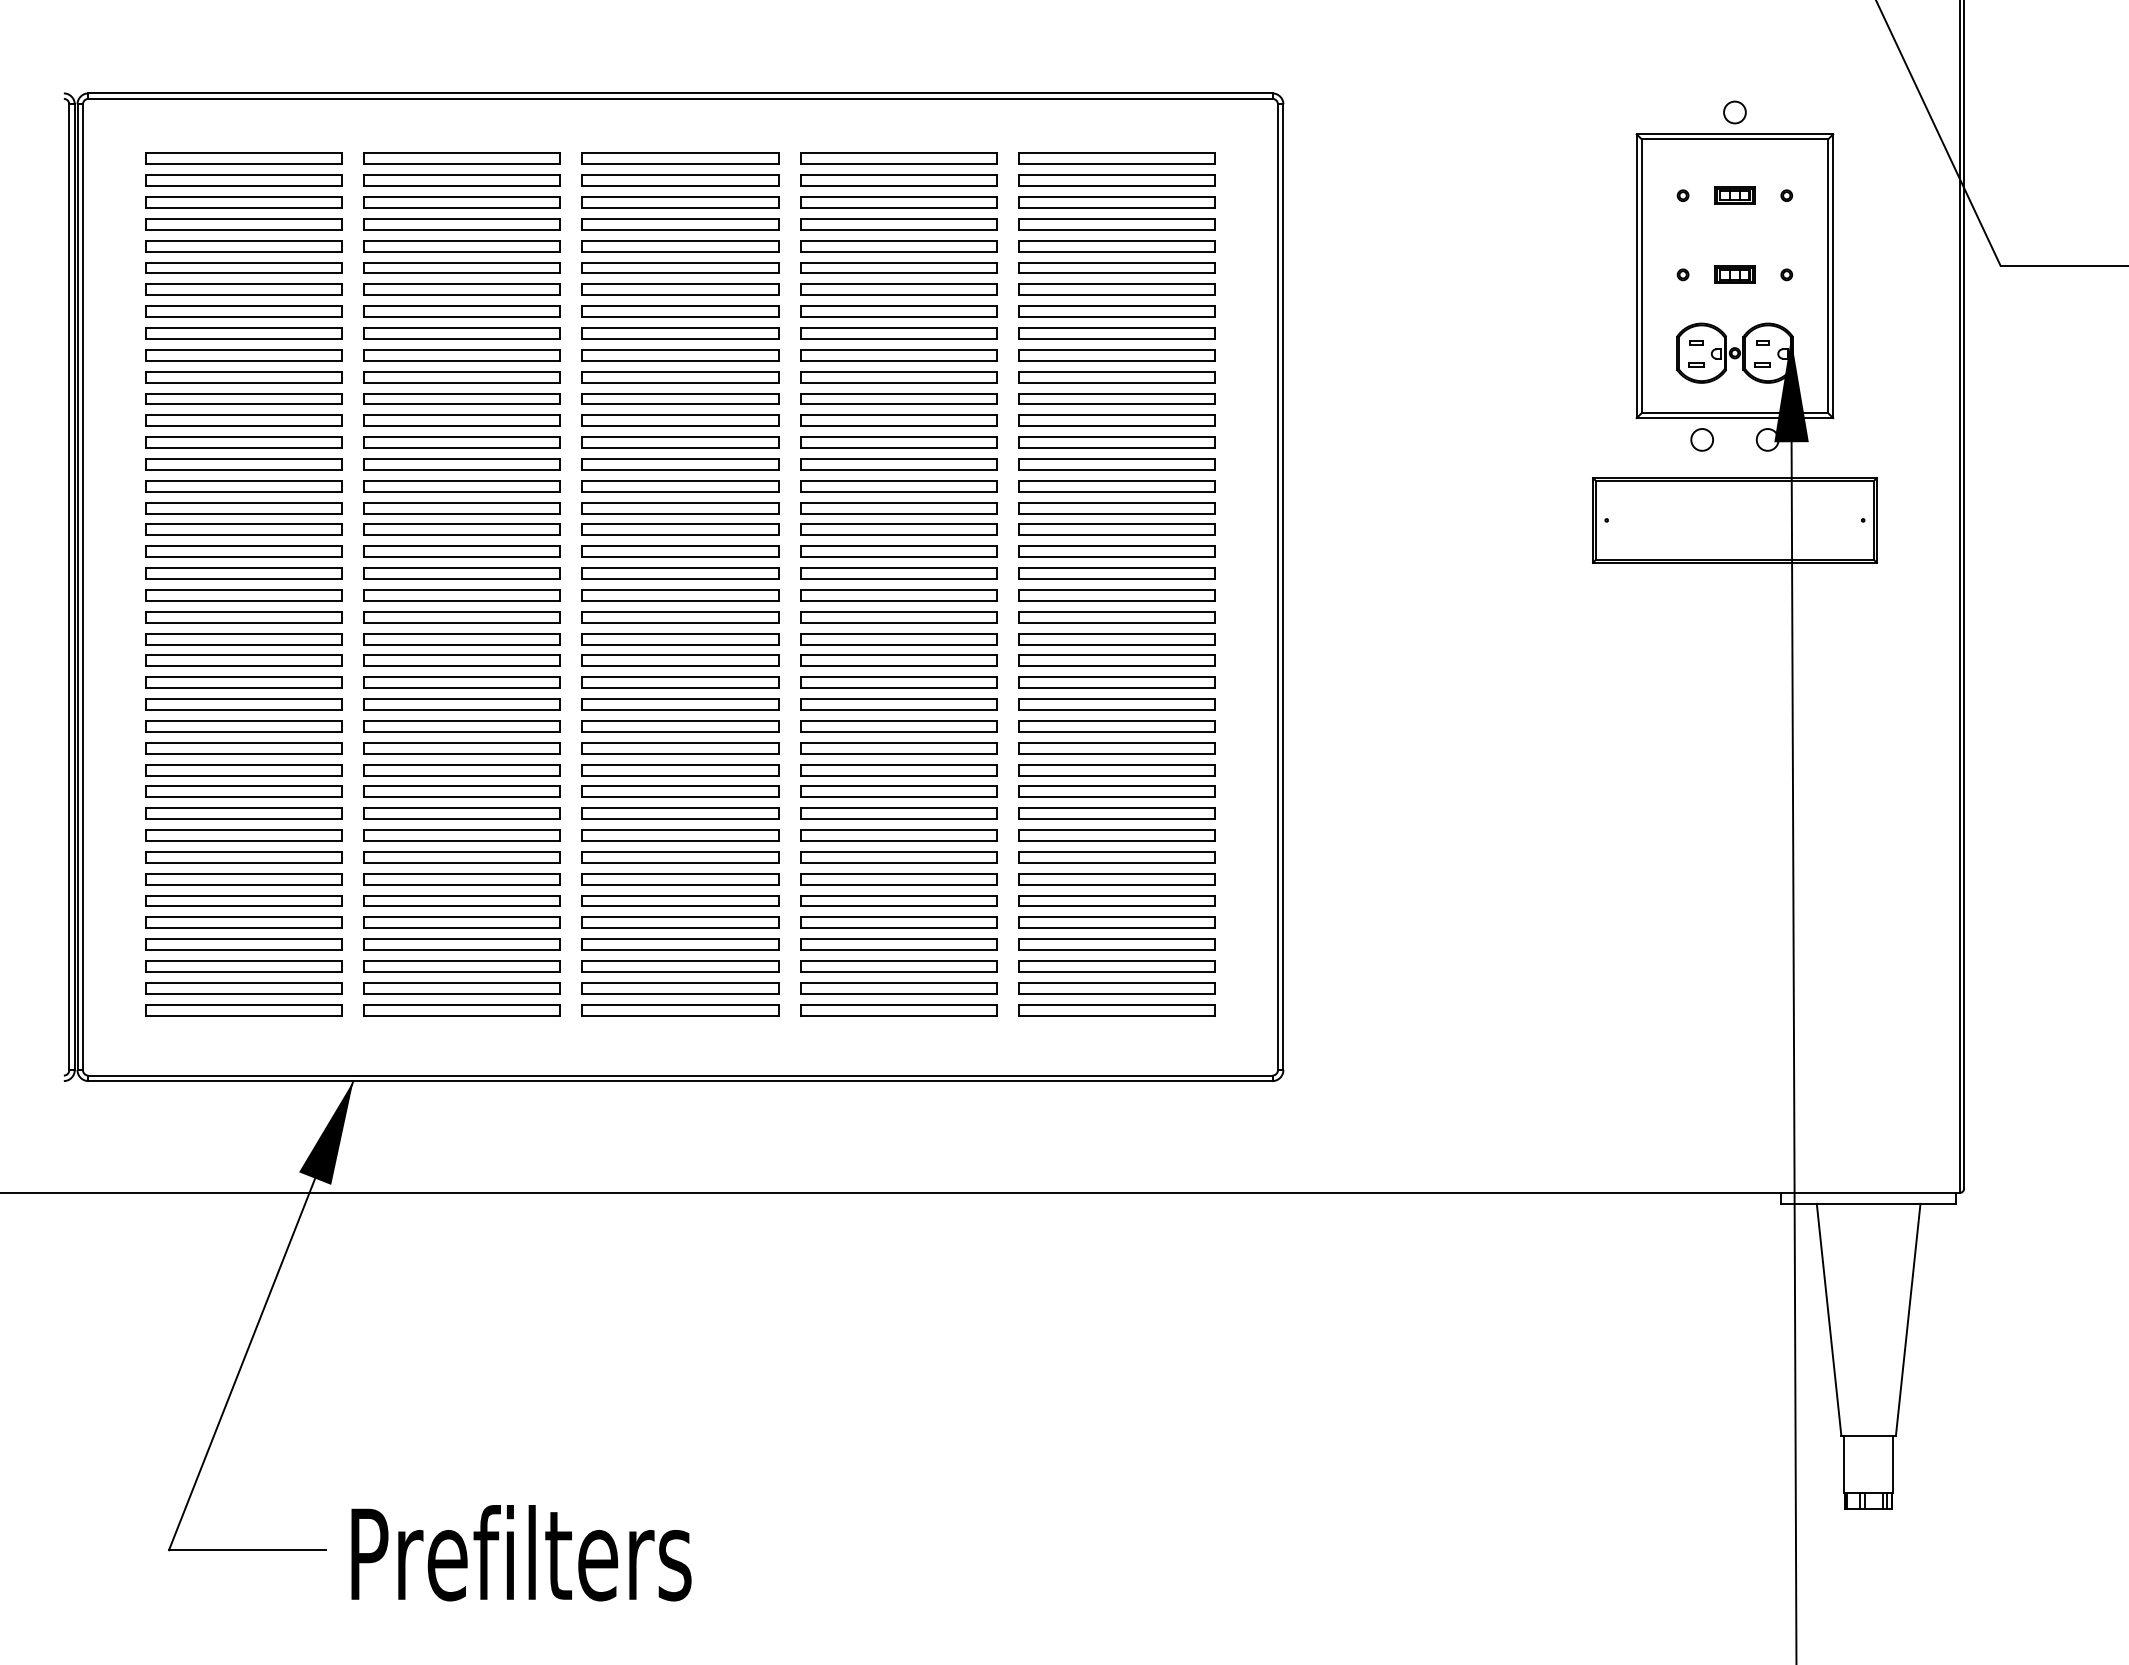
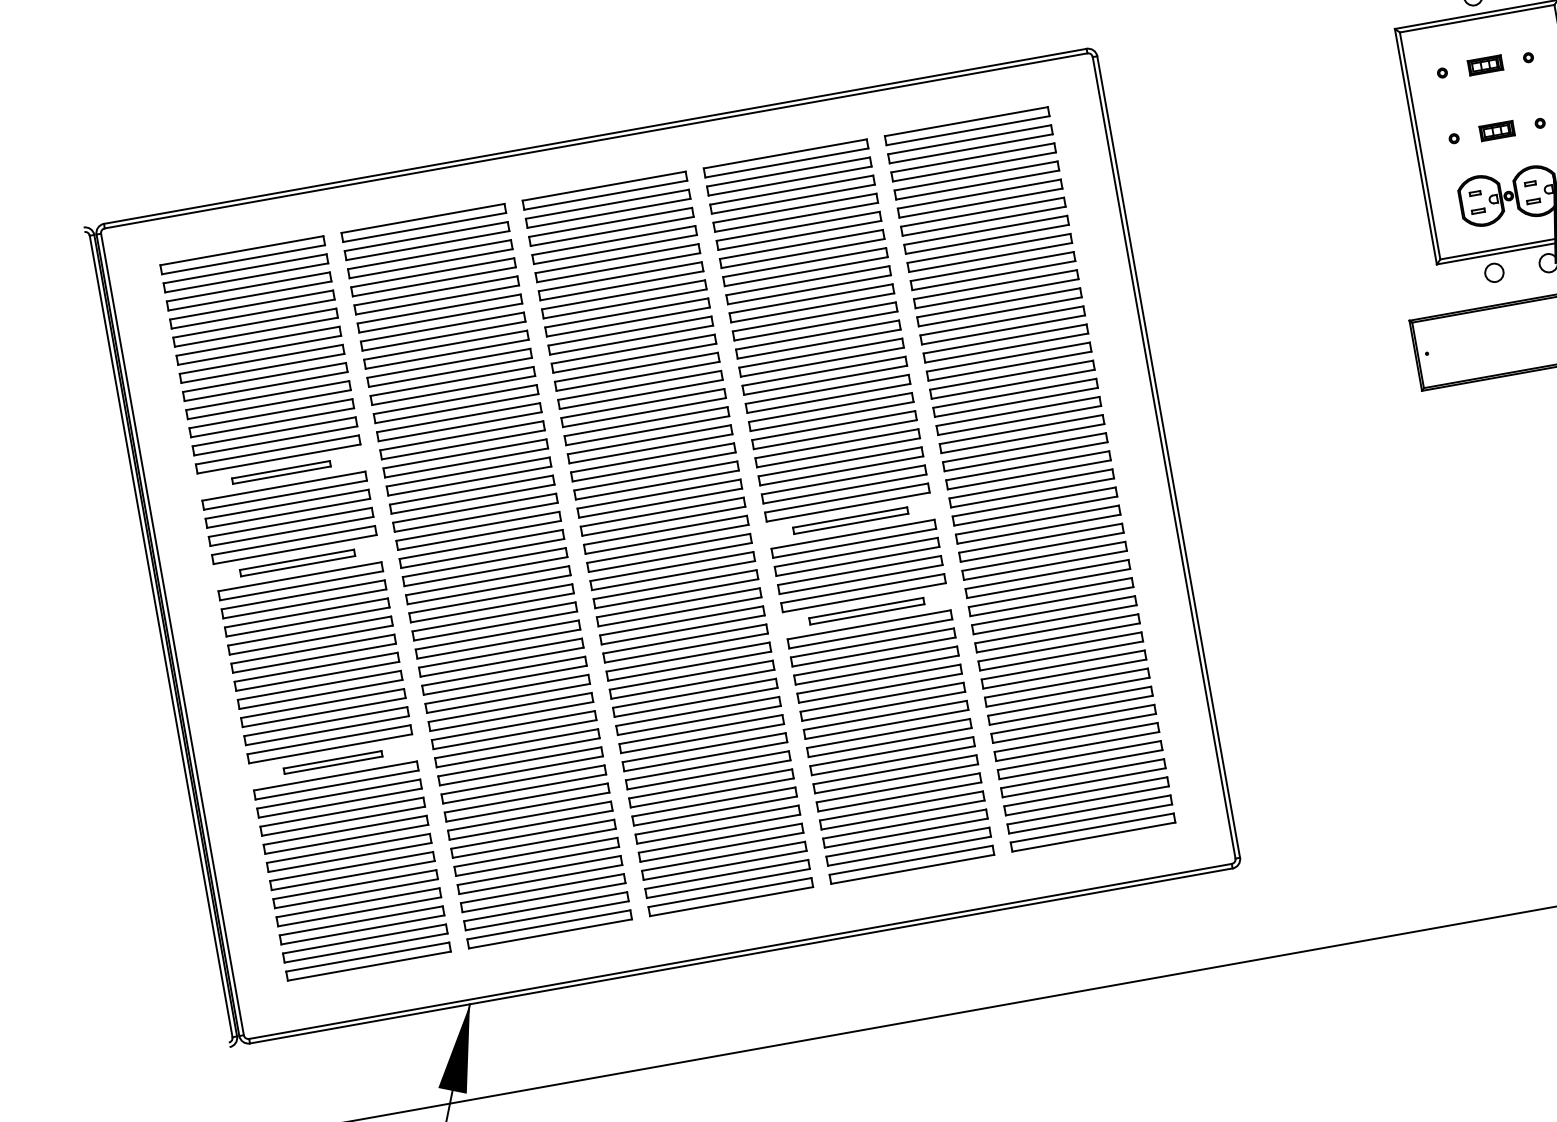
part: (243, 420) -> (281, 472), size x0.6
part: (243, 529) -> (297, 562), size x0.7
part: (898, 595) -> (850, 520), size x0.7
part: (898, 704) -> (866, 611), size x0.7
part: (243, 770) -> (332, 762), size x0.6

